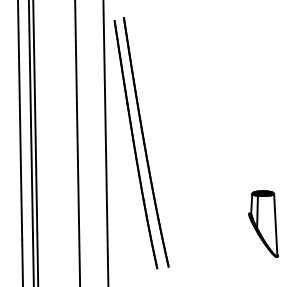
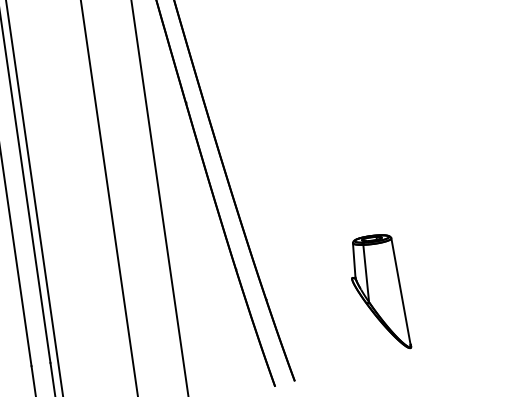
part: (263, 223) -> (379, 292), moved

